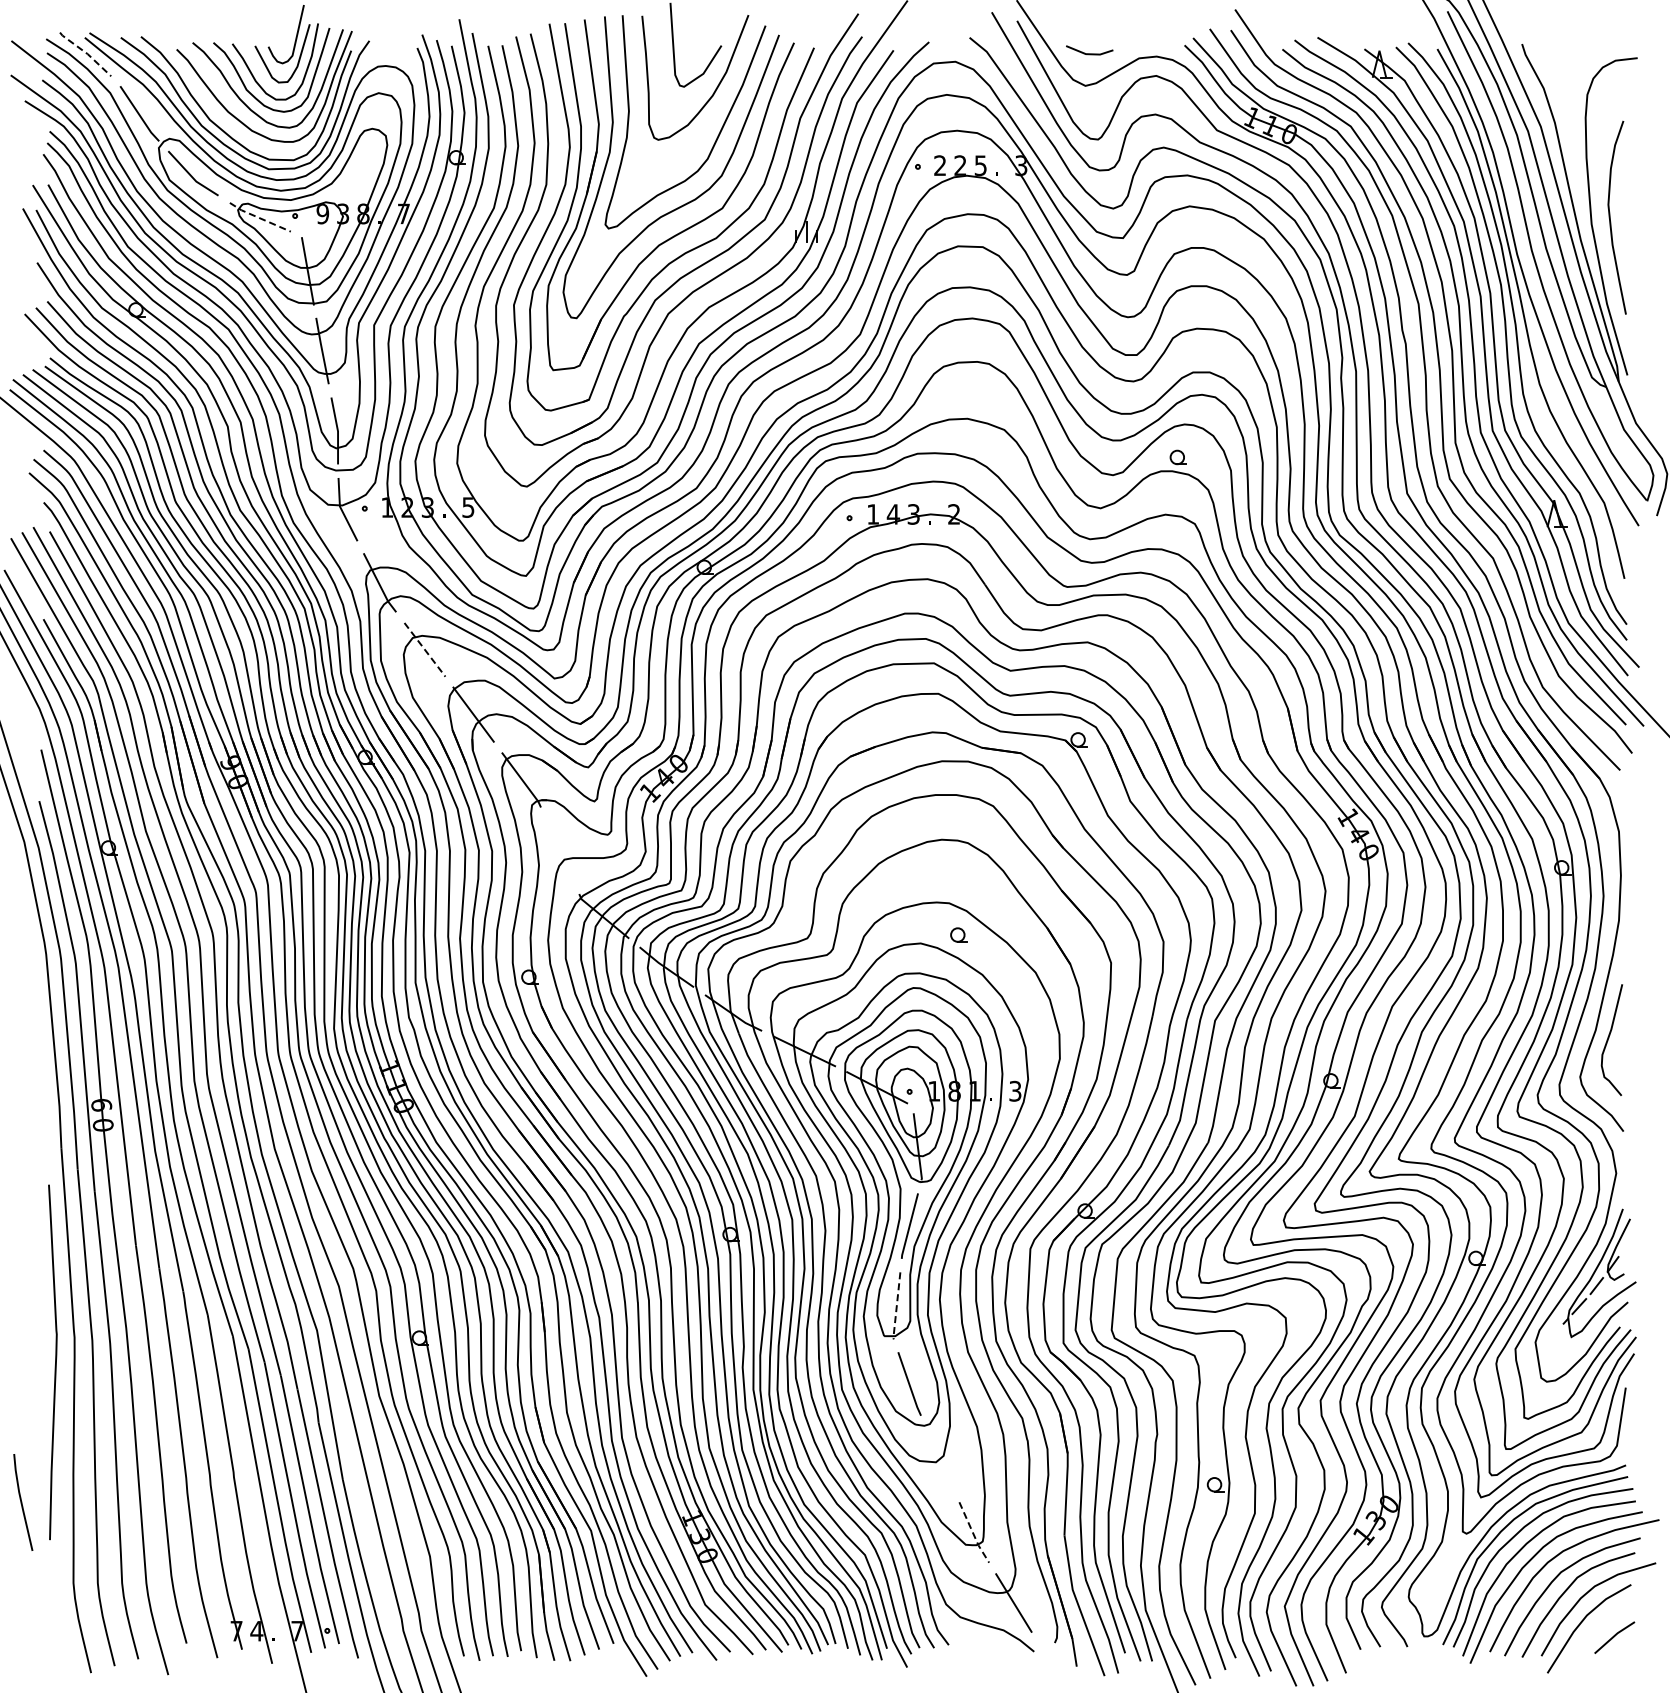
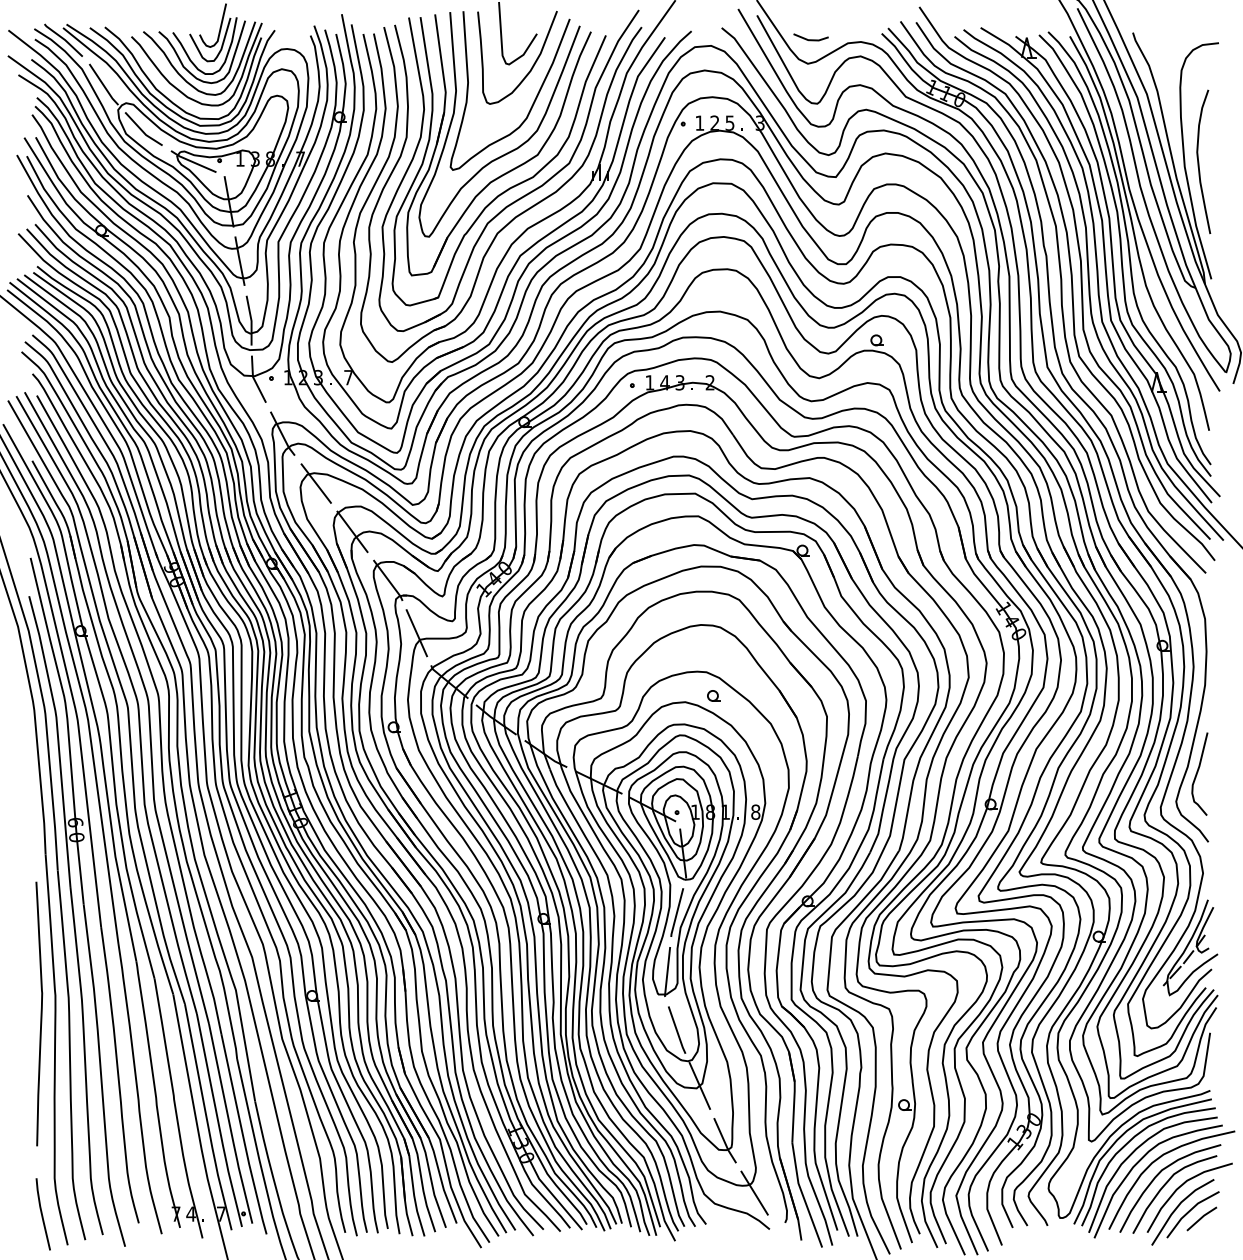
line: (86, 53) -> (64, 39), dashed -> solid
text: (939, 165) -> (699, 123), 2 -> 1
text: (322, 214) -> (239, 159), 9 -> 1
line: (259, 218) -> (193, 162), dashed -> solid
text: (468, 507) -> (348, 377), 5 -> 7
line: (425, 650) -> (316, 484), dashed -> solid
line: (559, 850) -> (416, 632), added
text: (1015, 1091) -> (755, 812), 3 -> 8
line: (896, 1306) -> (667, 972), dashed -> solid
line: (939, 1458) -> (699, 1085), added
line: (22, 1502) -> (42, 1214), moved
line: (973, 1533) -> (724, 1141), dashed -> solid
line: (1599, 1627) -> (1190, 1211), added

